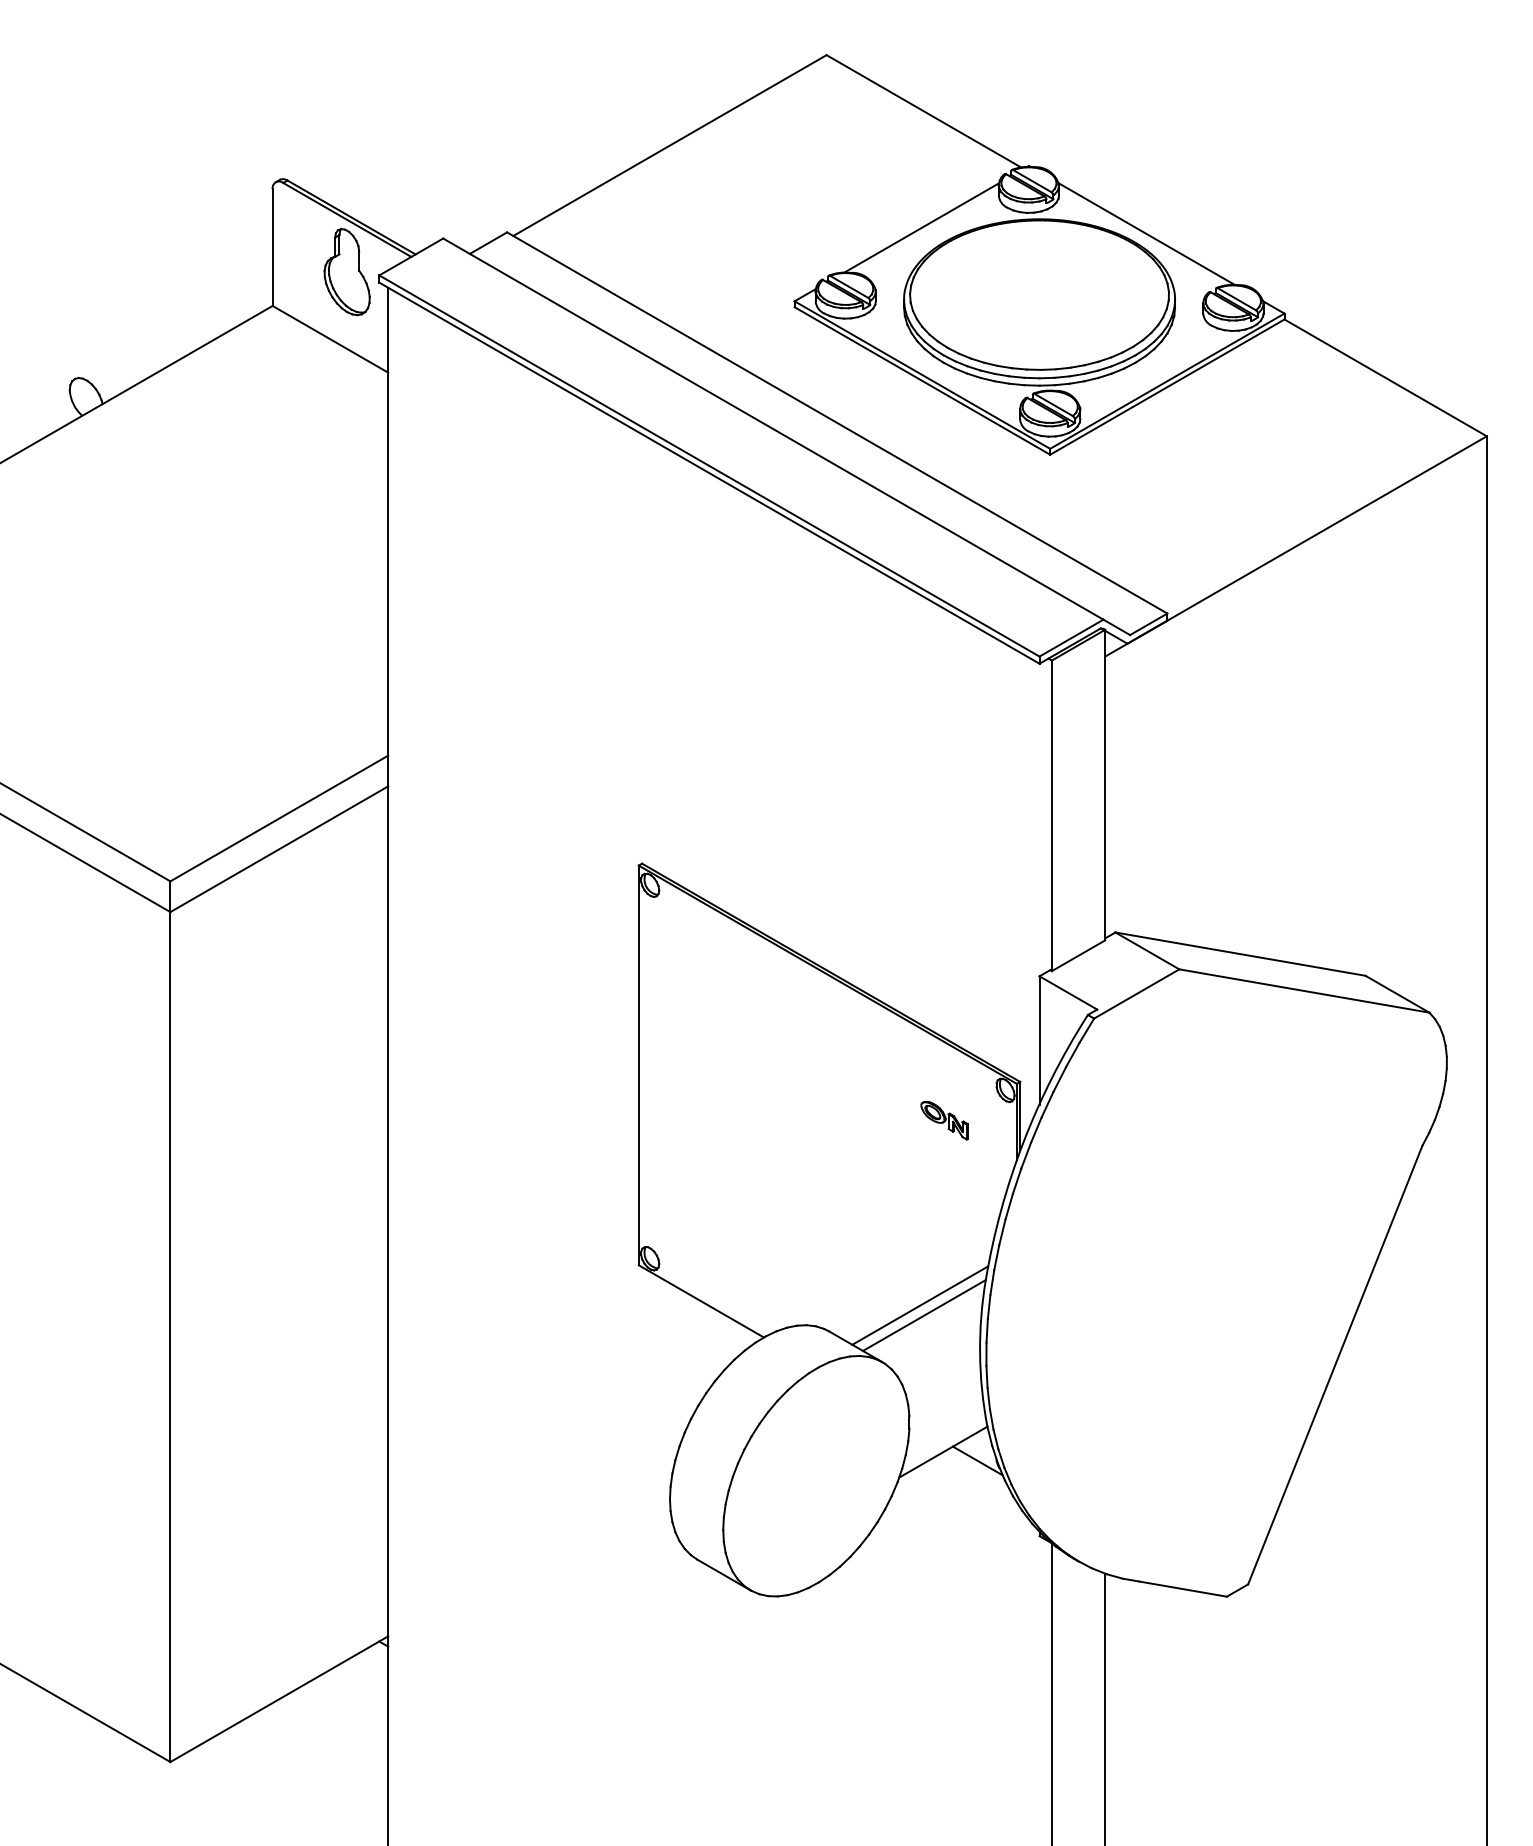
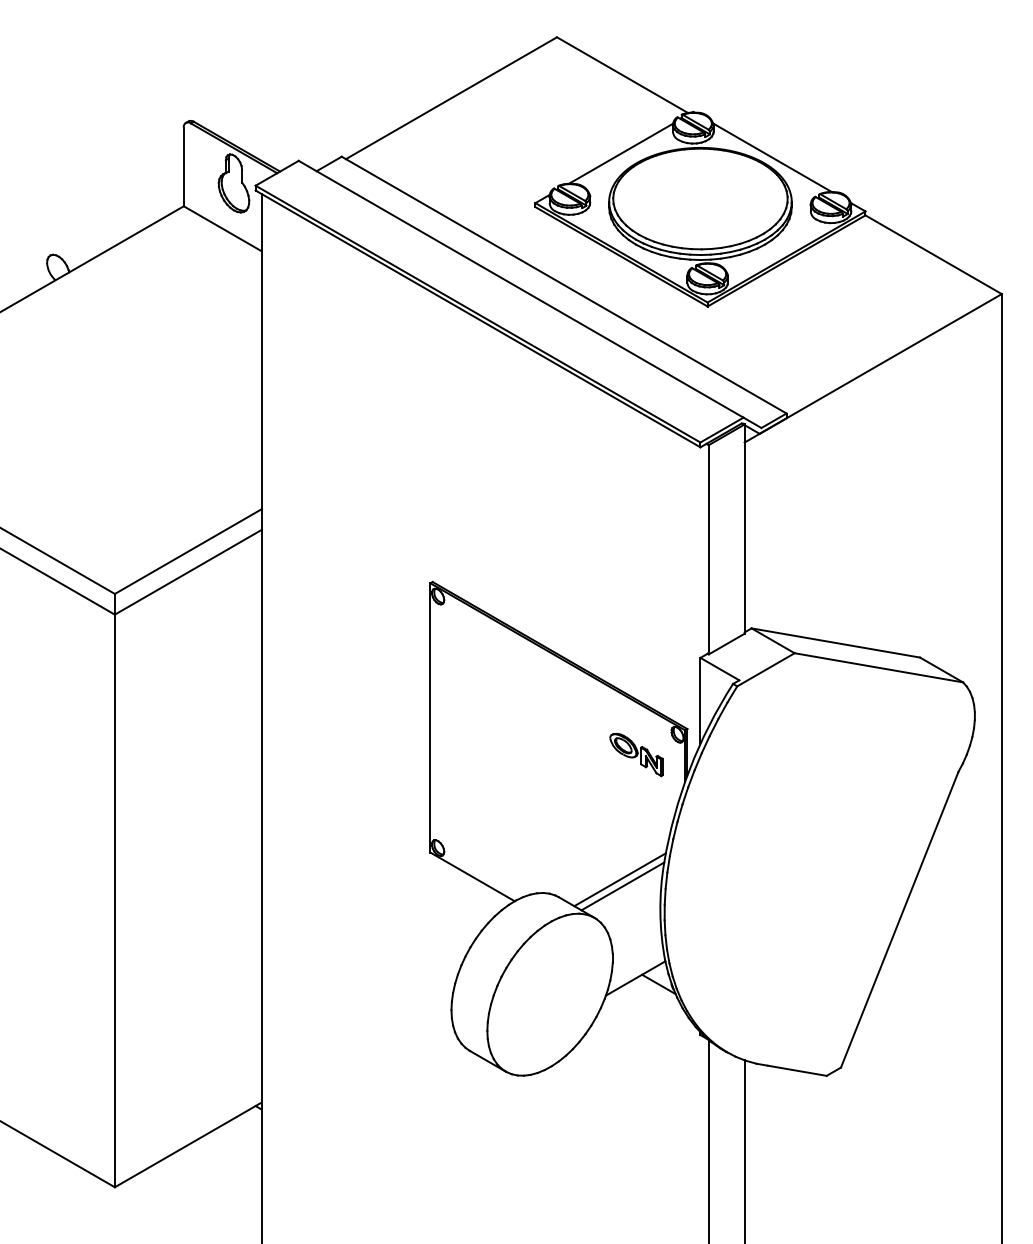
part: (944, 1121) -> (636, 755), size x1.67

